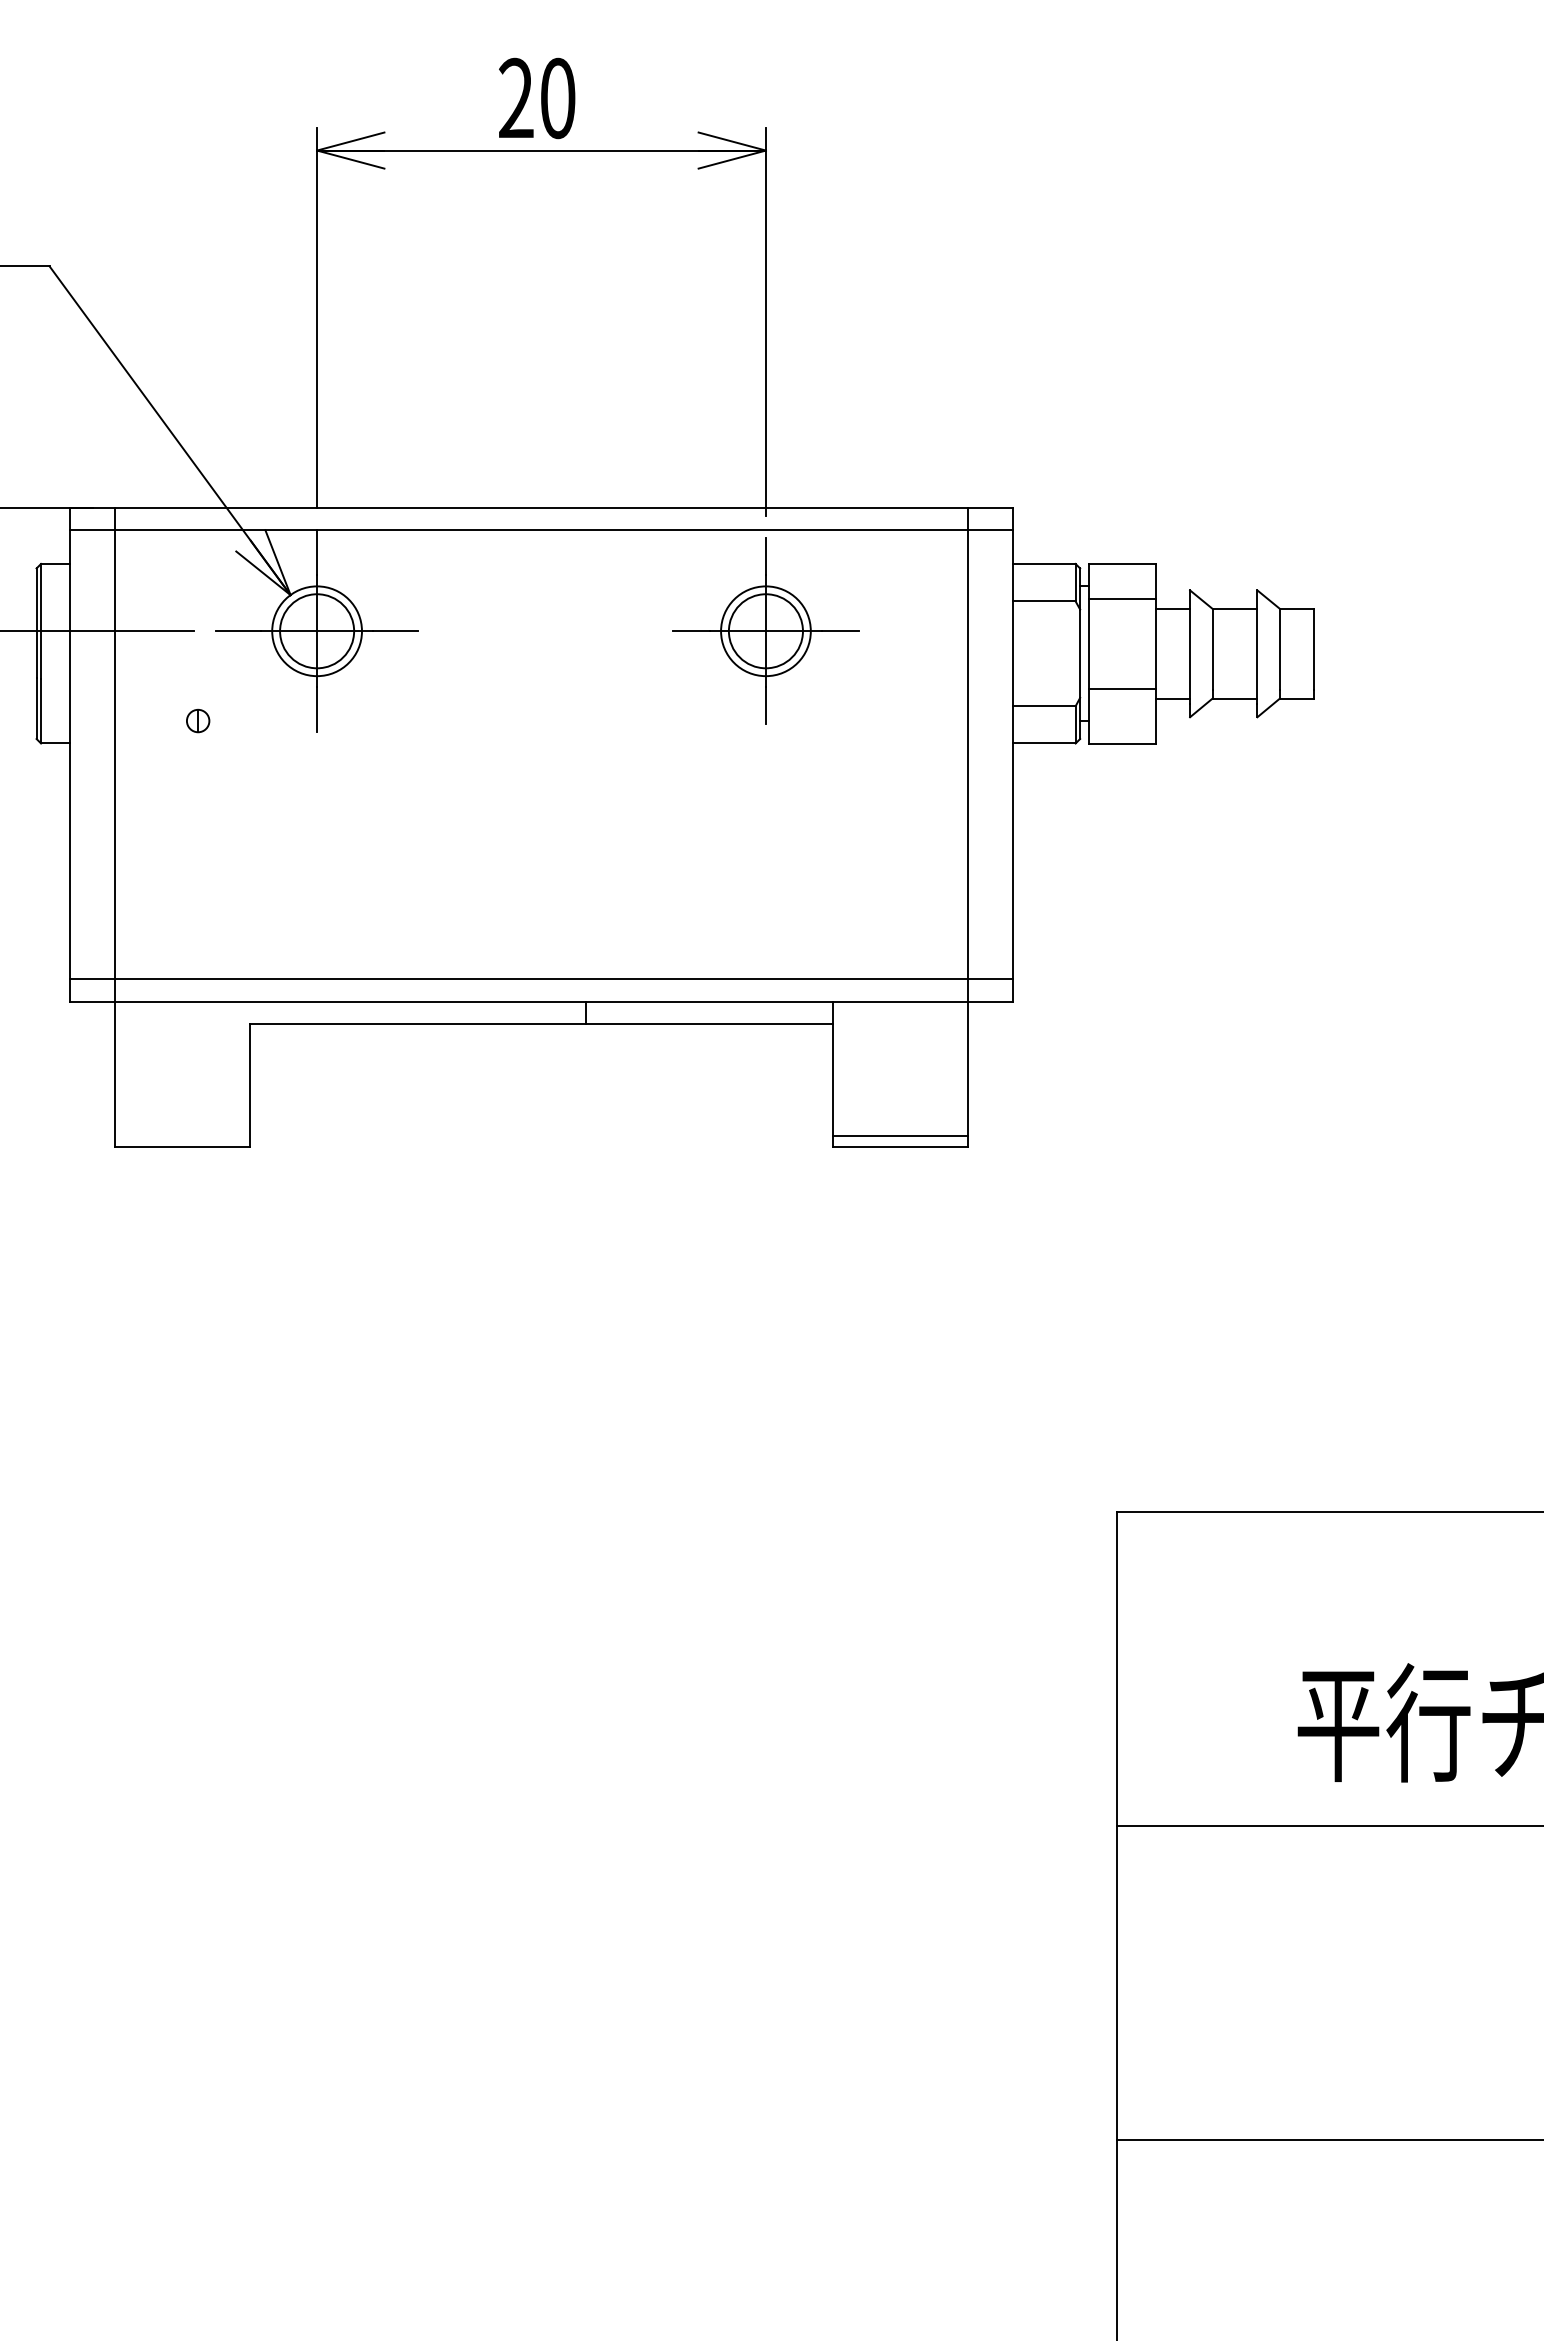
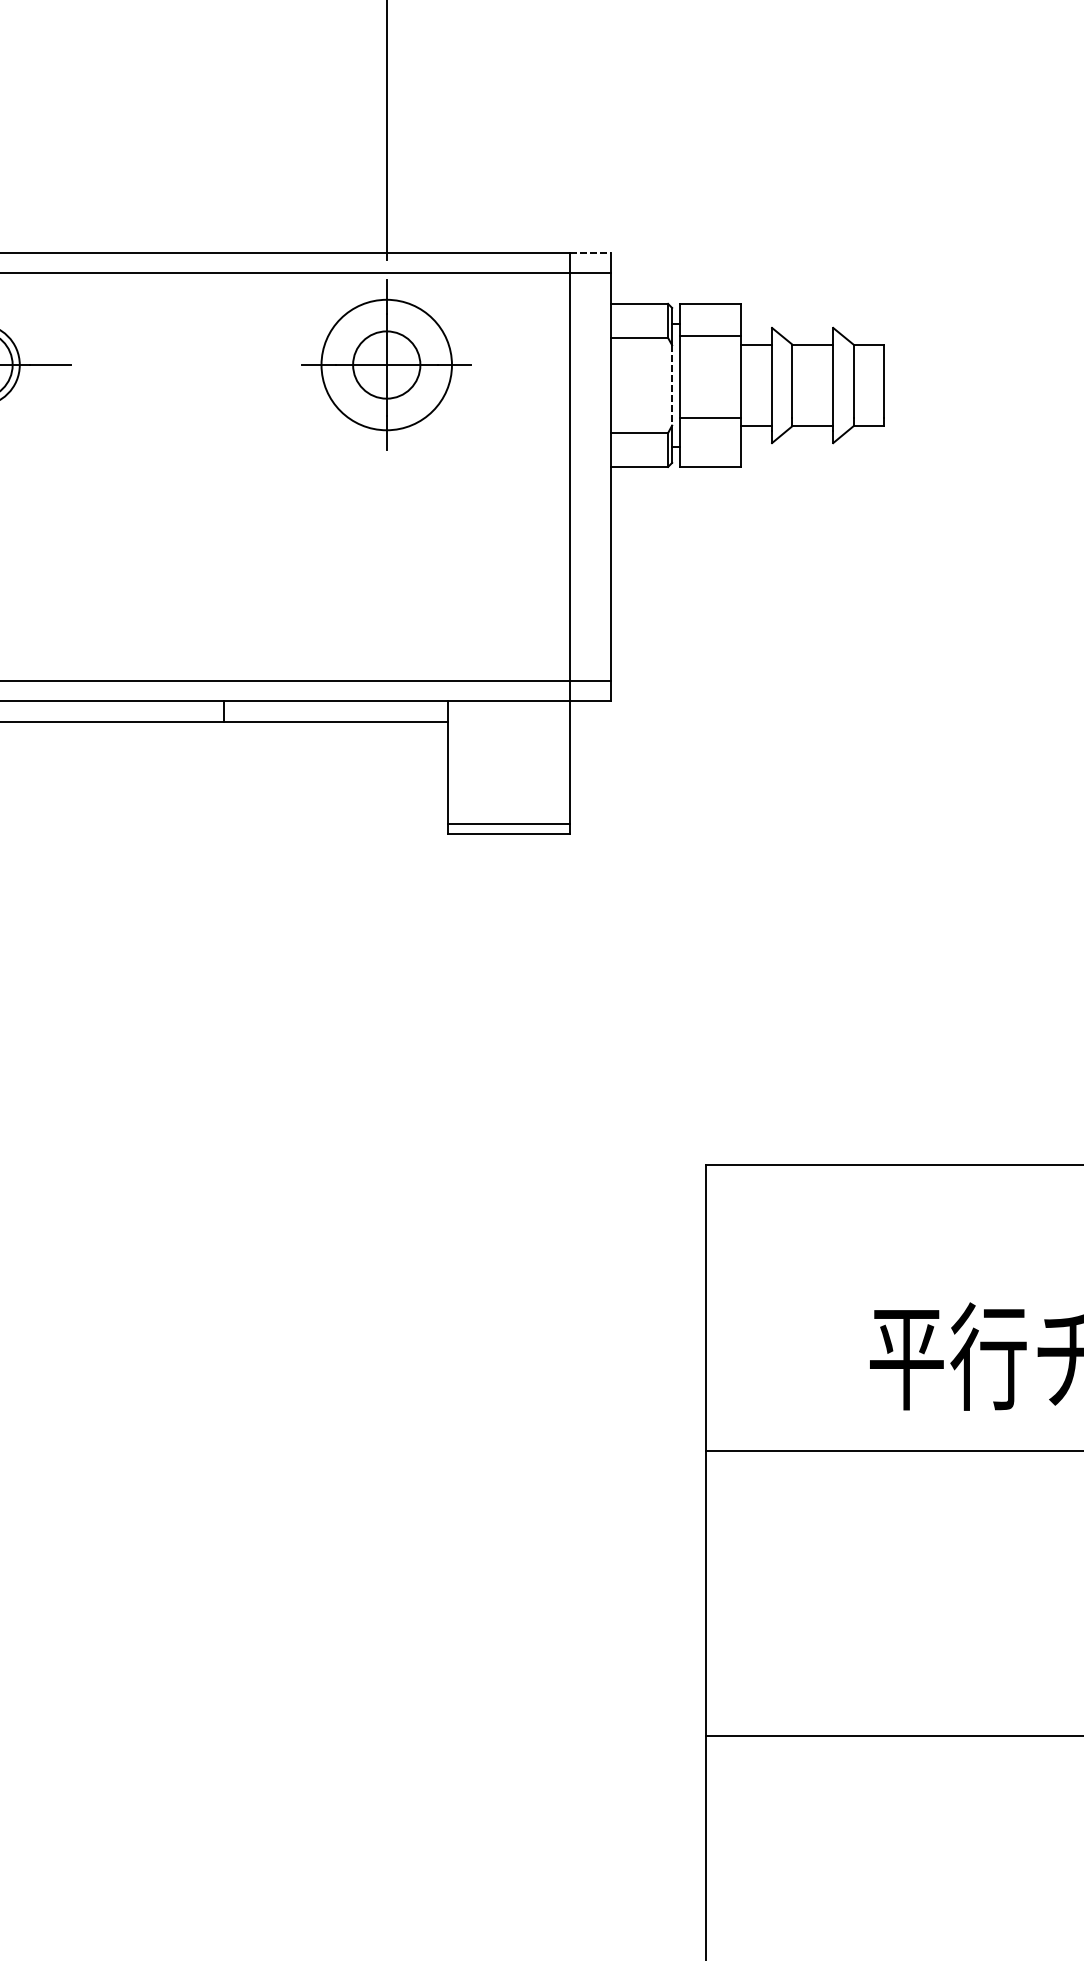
line: (990, 507) -> (590, 252), solid -> dashed
circle: (765, 631) -> (386, 365), size x1.6
line: (1080, 654) -> (672, 386), solid -> dashed

